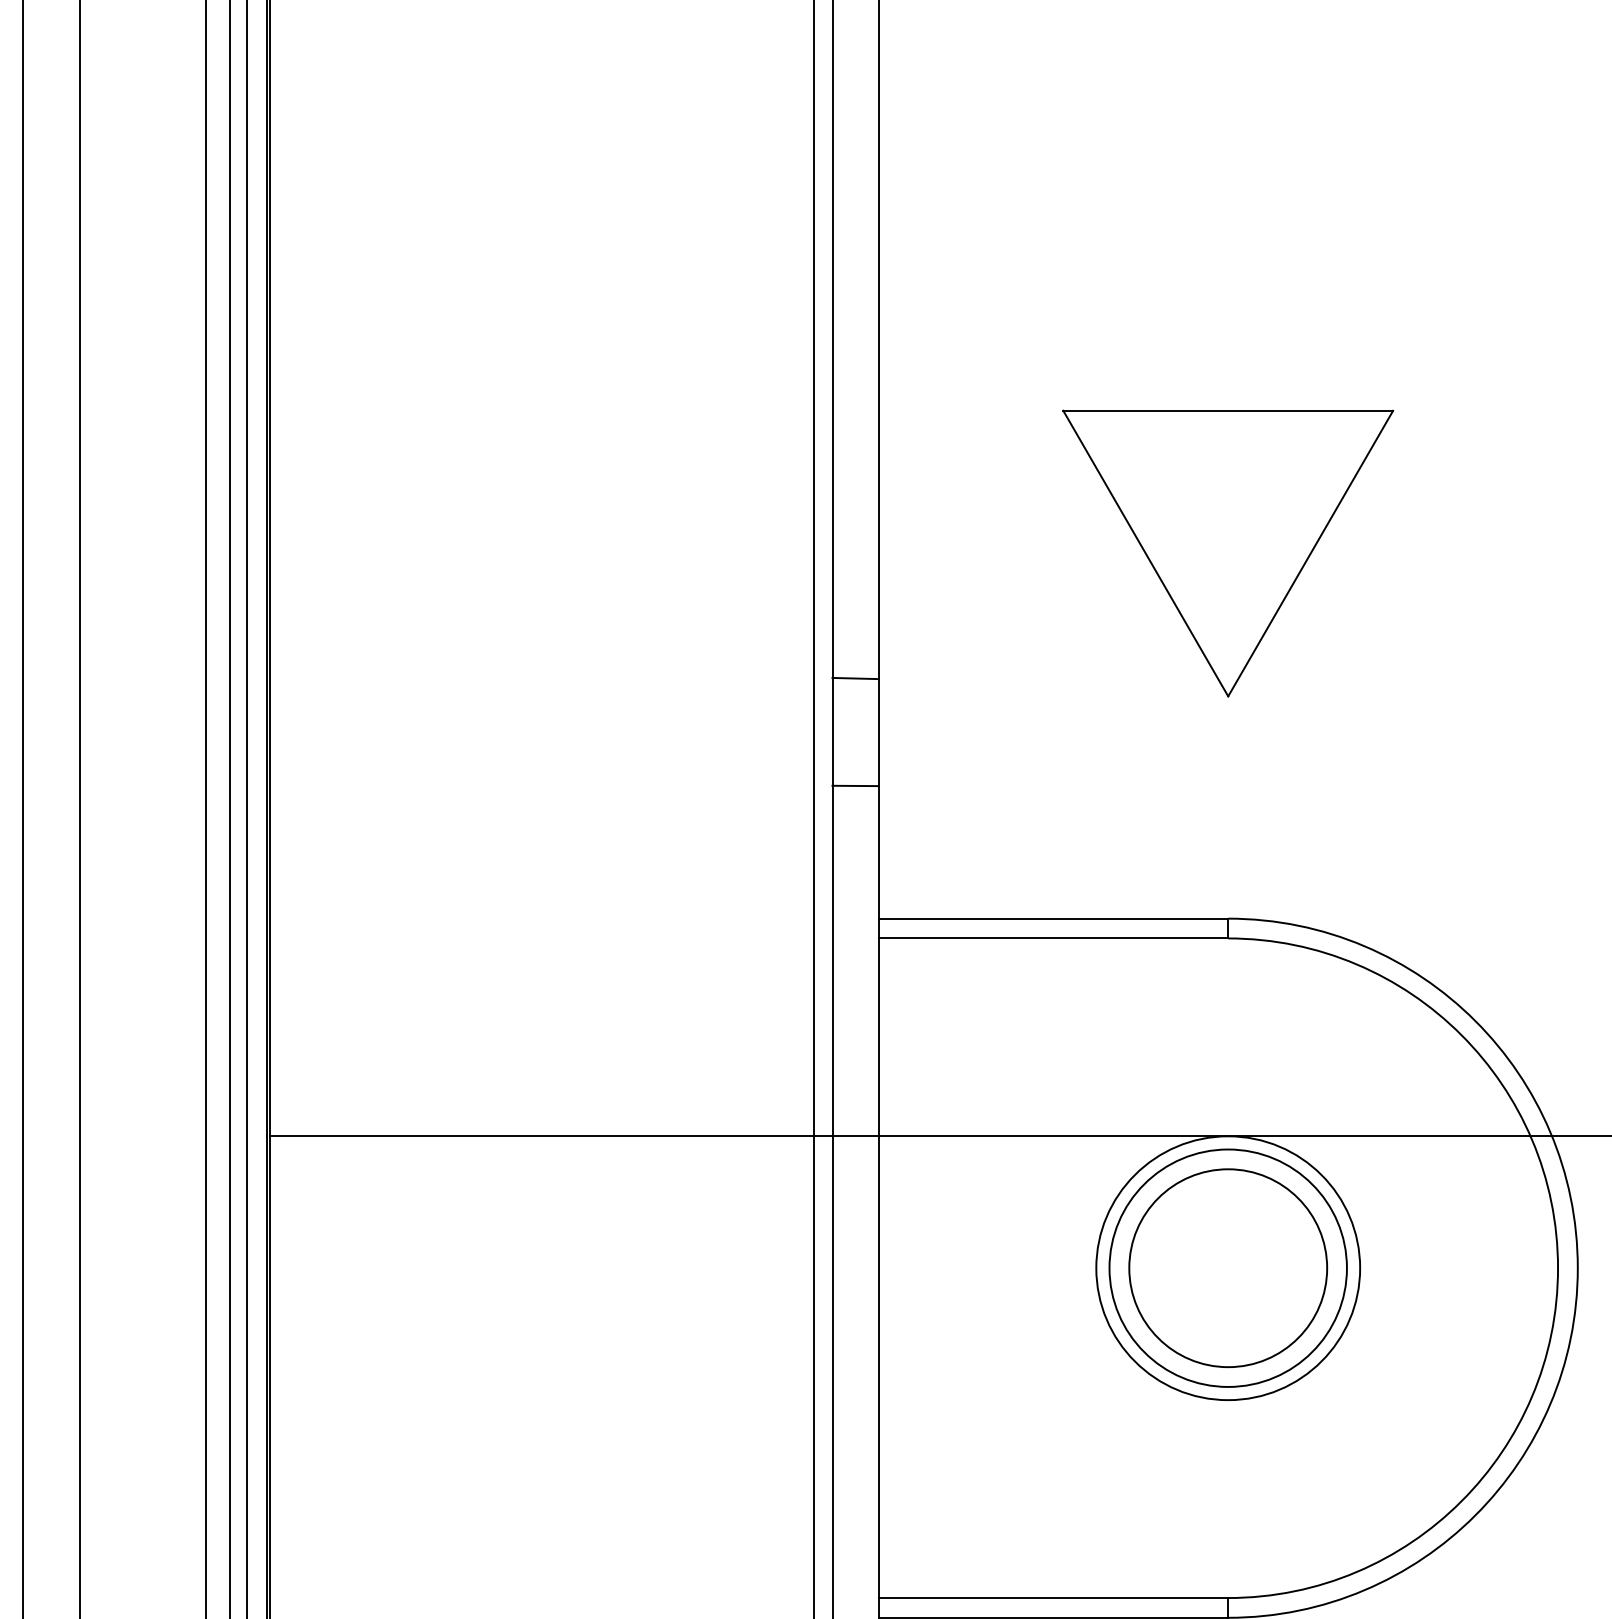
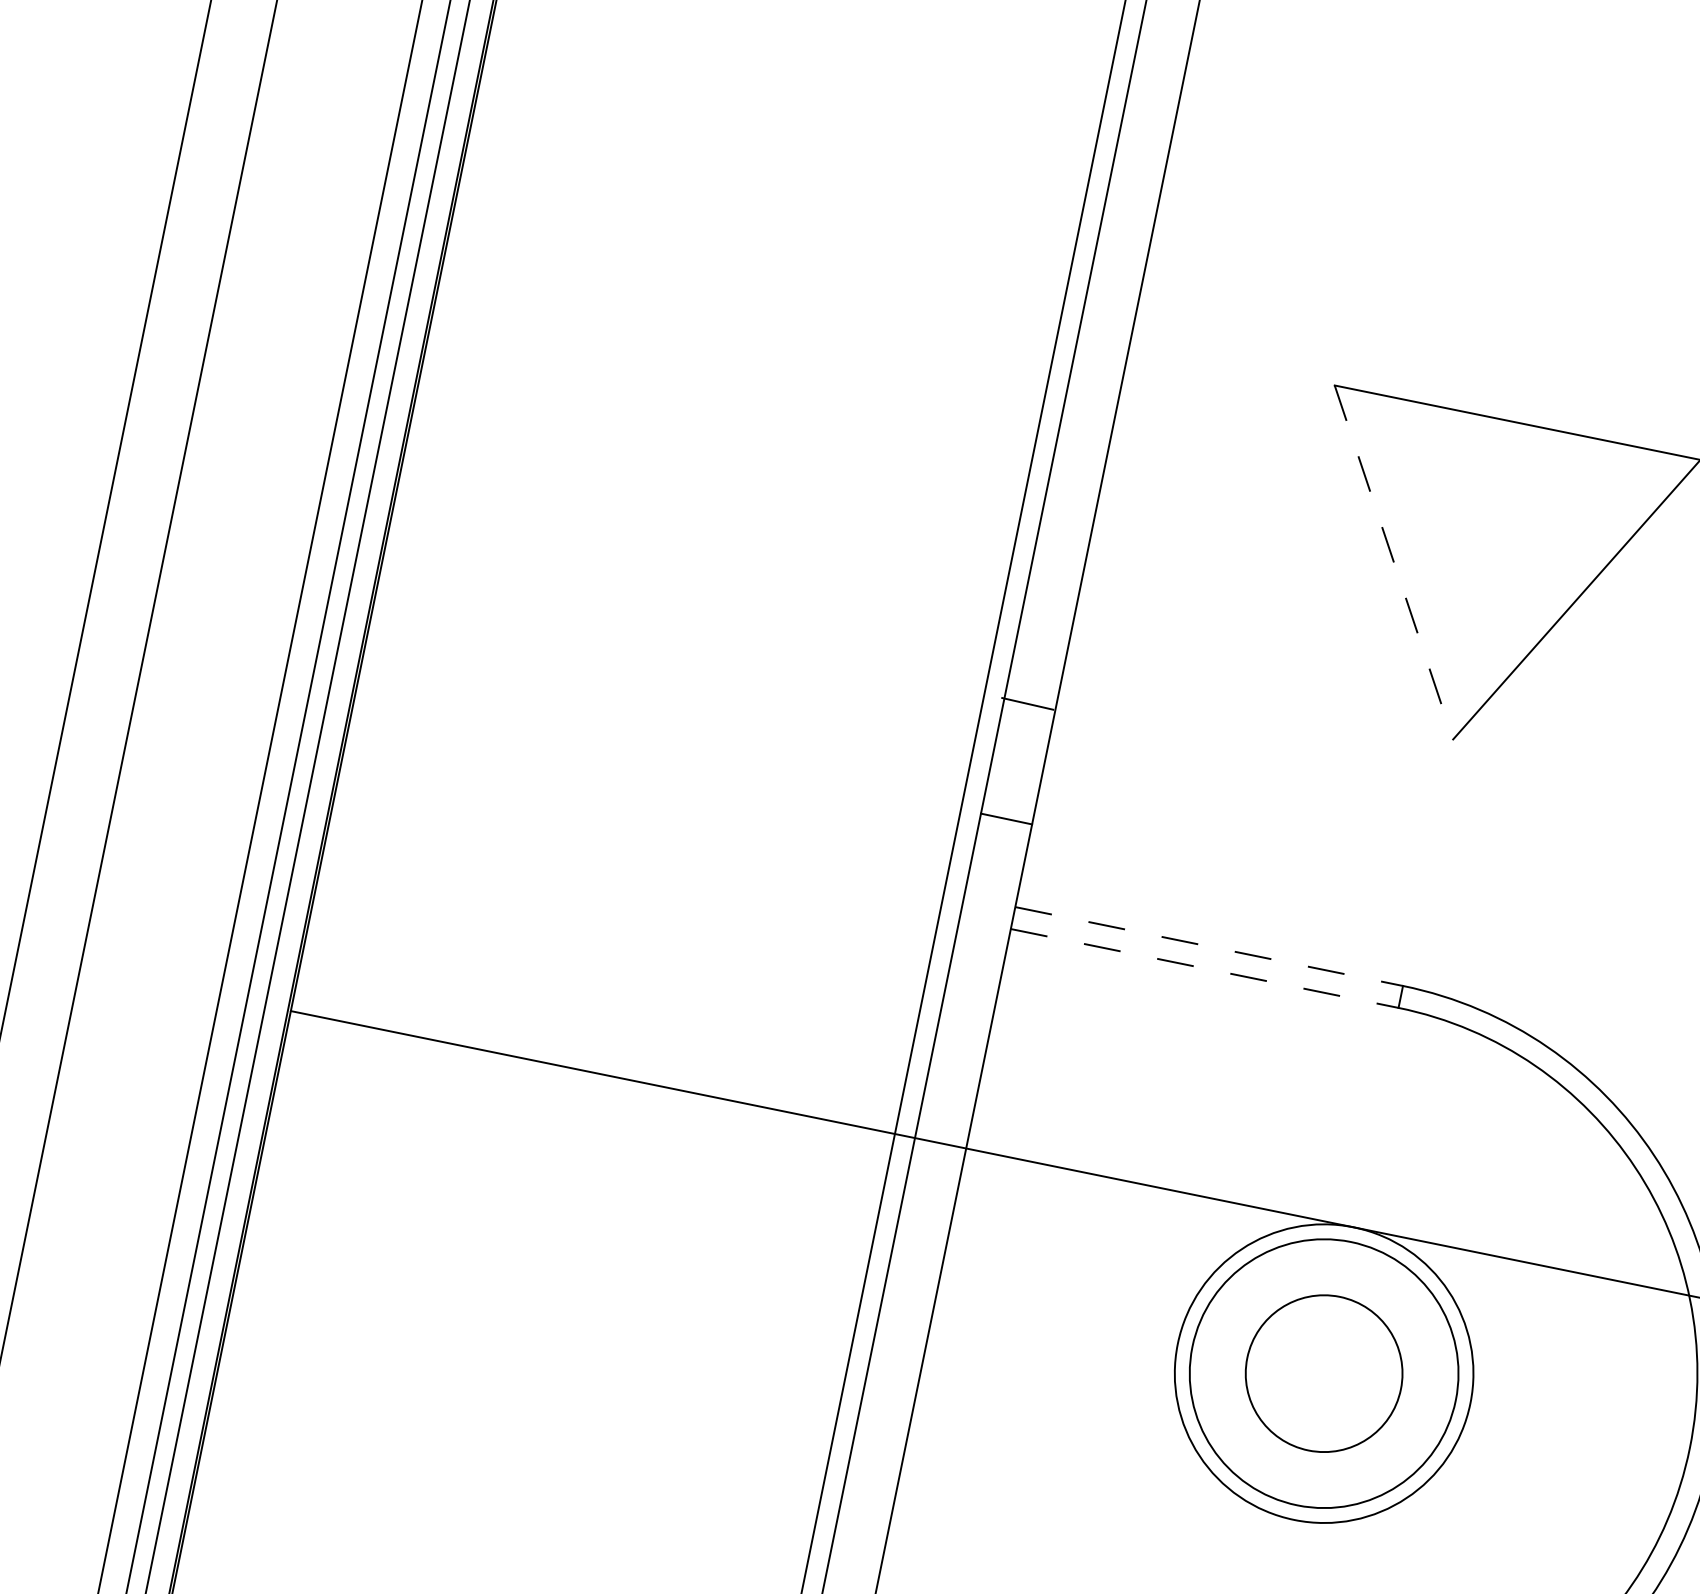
line: (1145, 553) -> (1393, 562), solid -> dashed
line: (855, 678) -> (1027, 703), moved
line: (855, 785) -> (1006, 818), moved
line: (1053, 918) -> (1209, 946), solid -> dashed
line: (1053, 938) -> (1204, 968), solid -> dashed
circle: (1228, 1268) -> (1324, 1374), size x0.7

